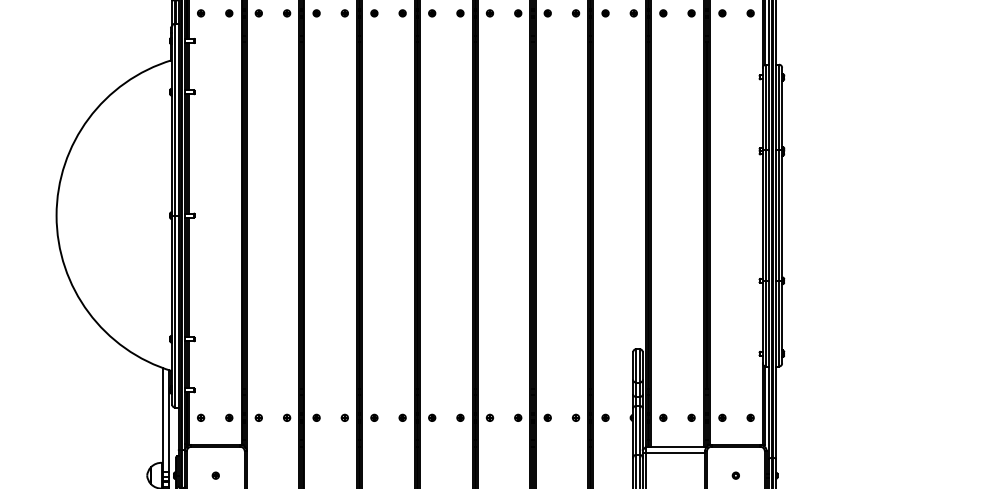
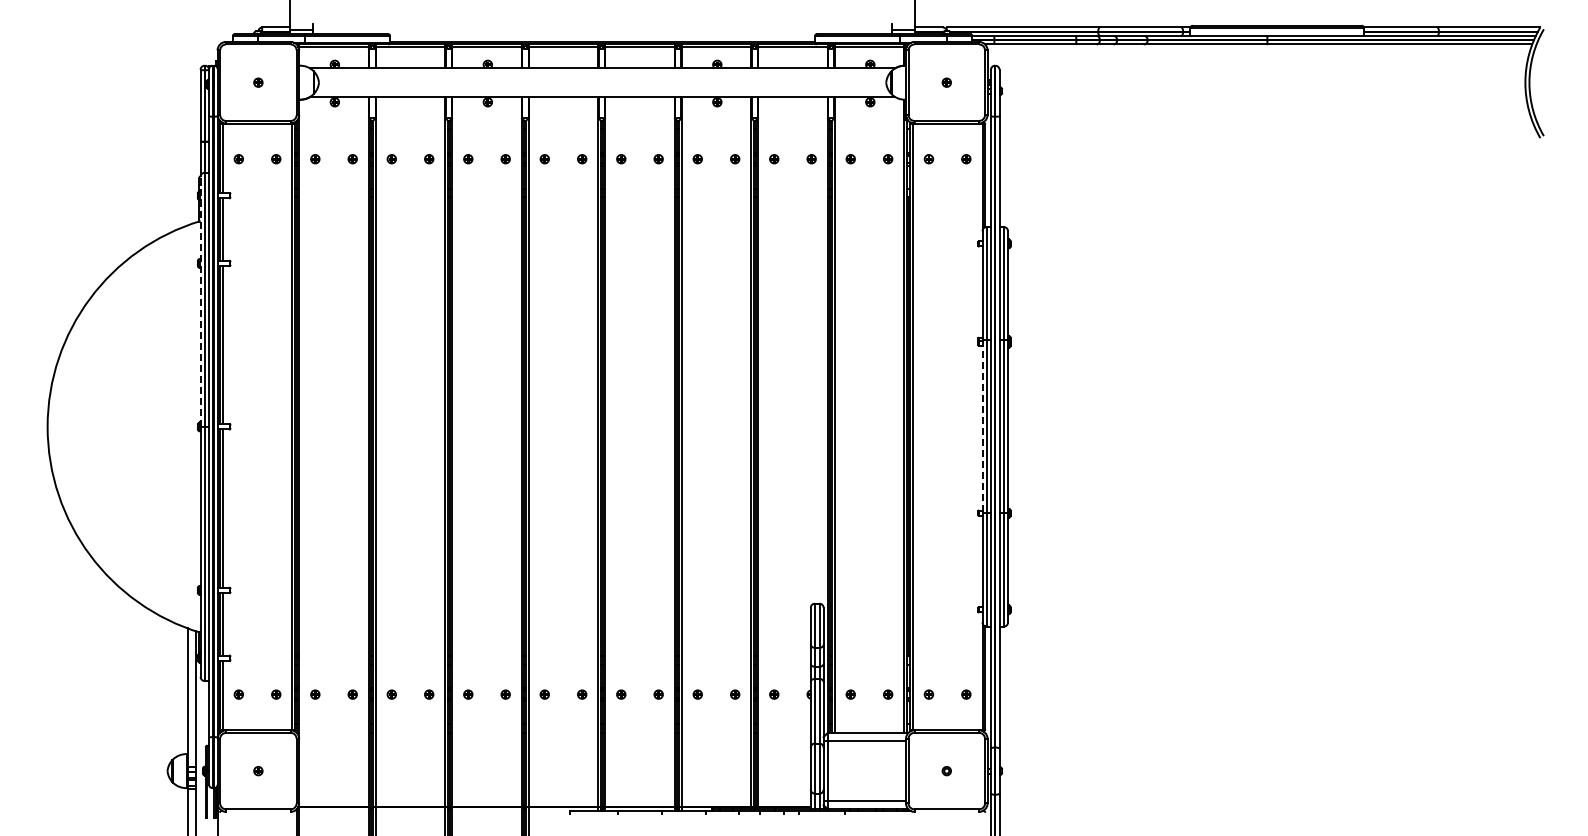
line: (172, 120) -> (200, 301), solid -> dashed
line: (762, 216) -> (982, 427), solid -> dashed

